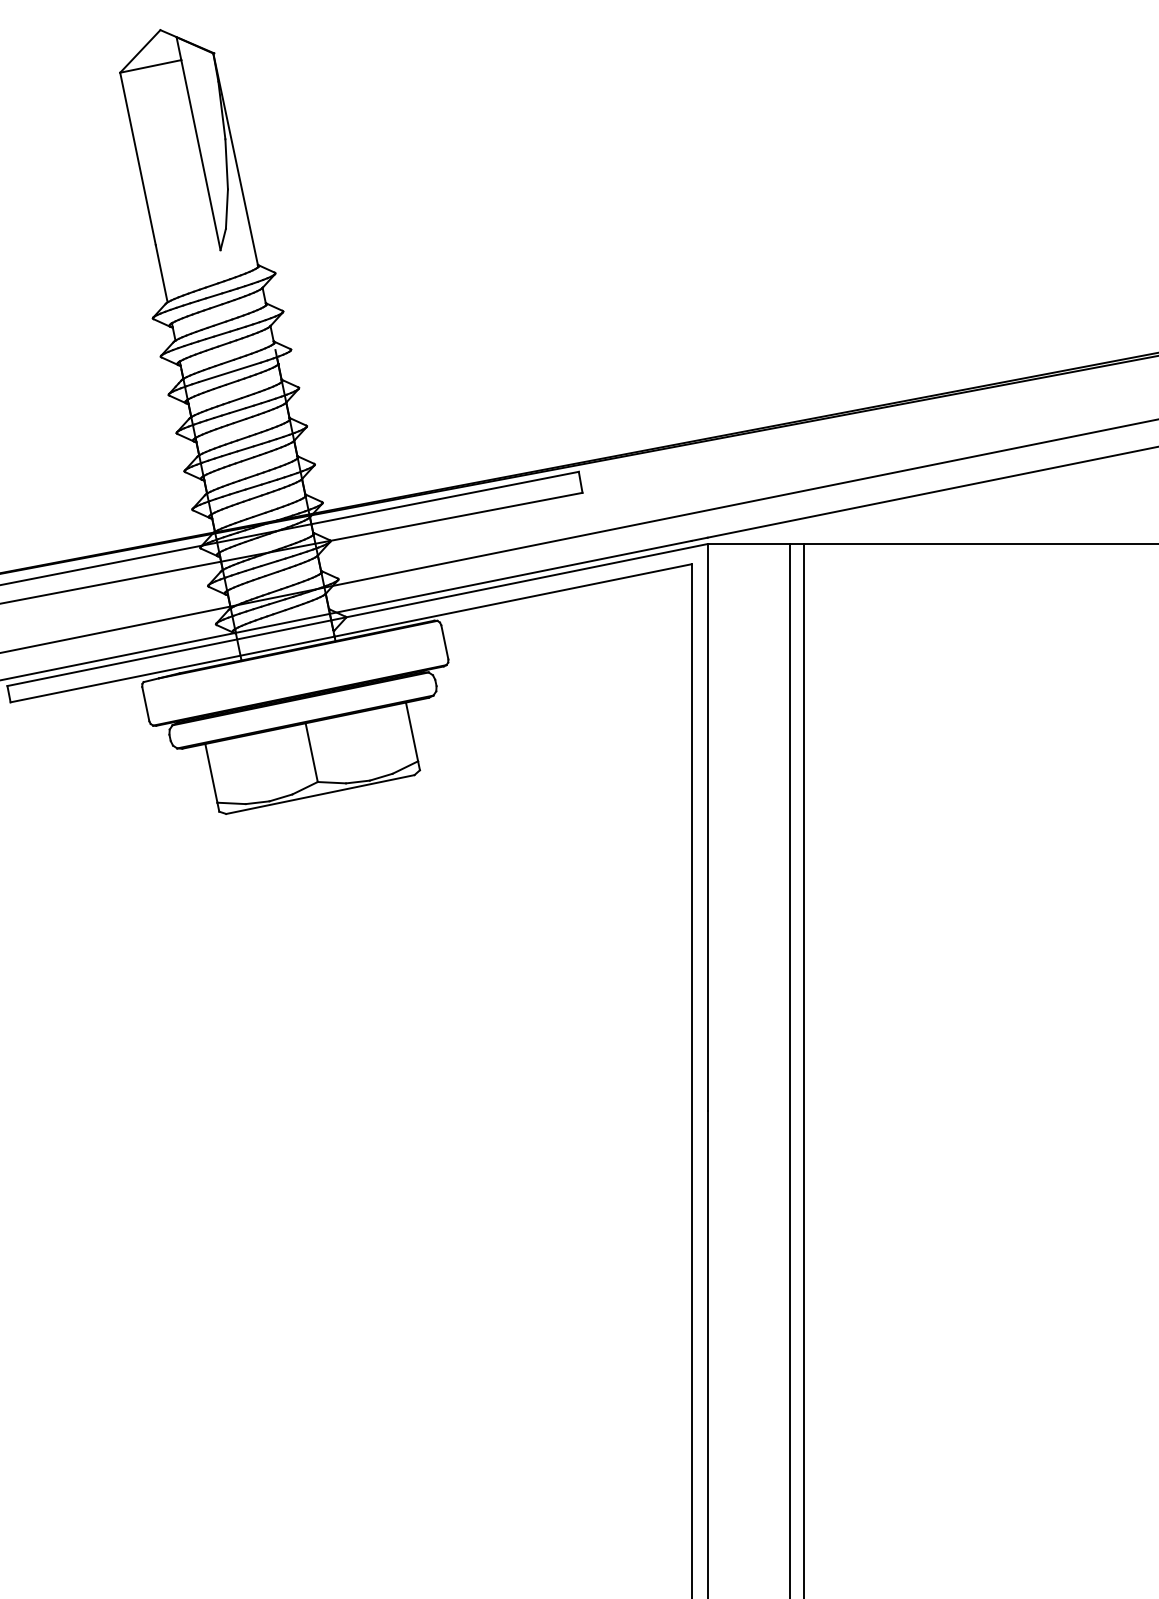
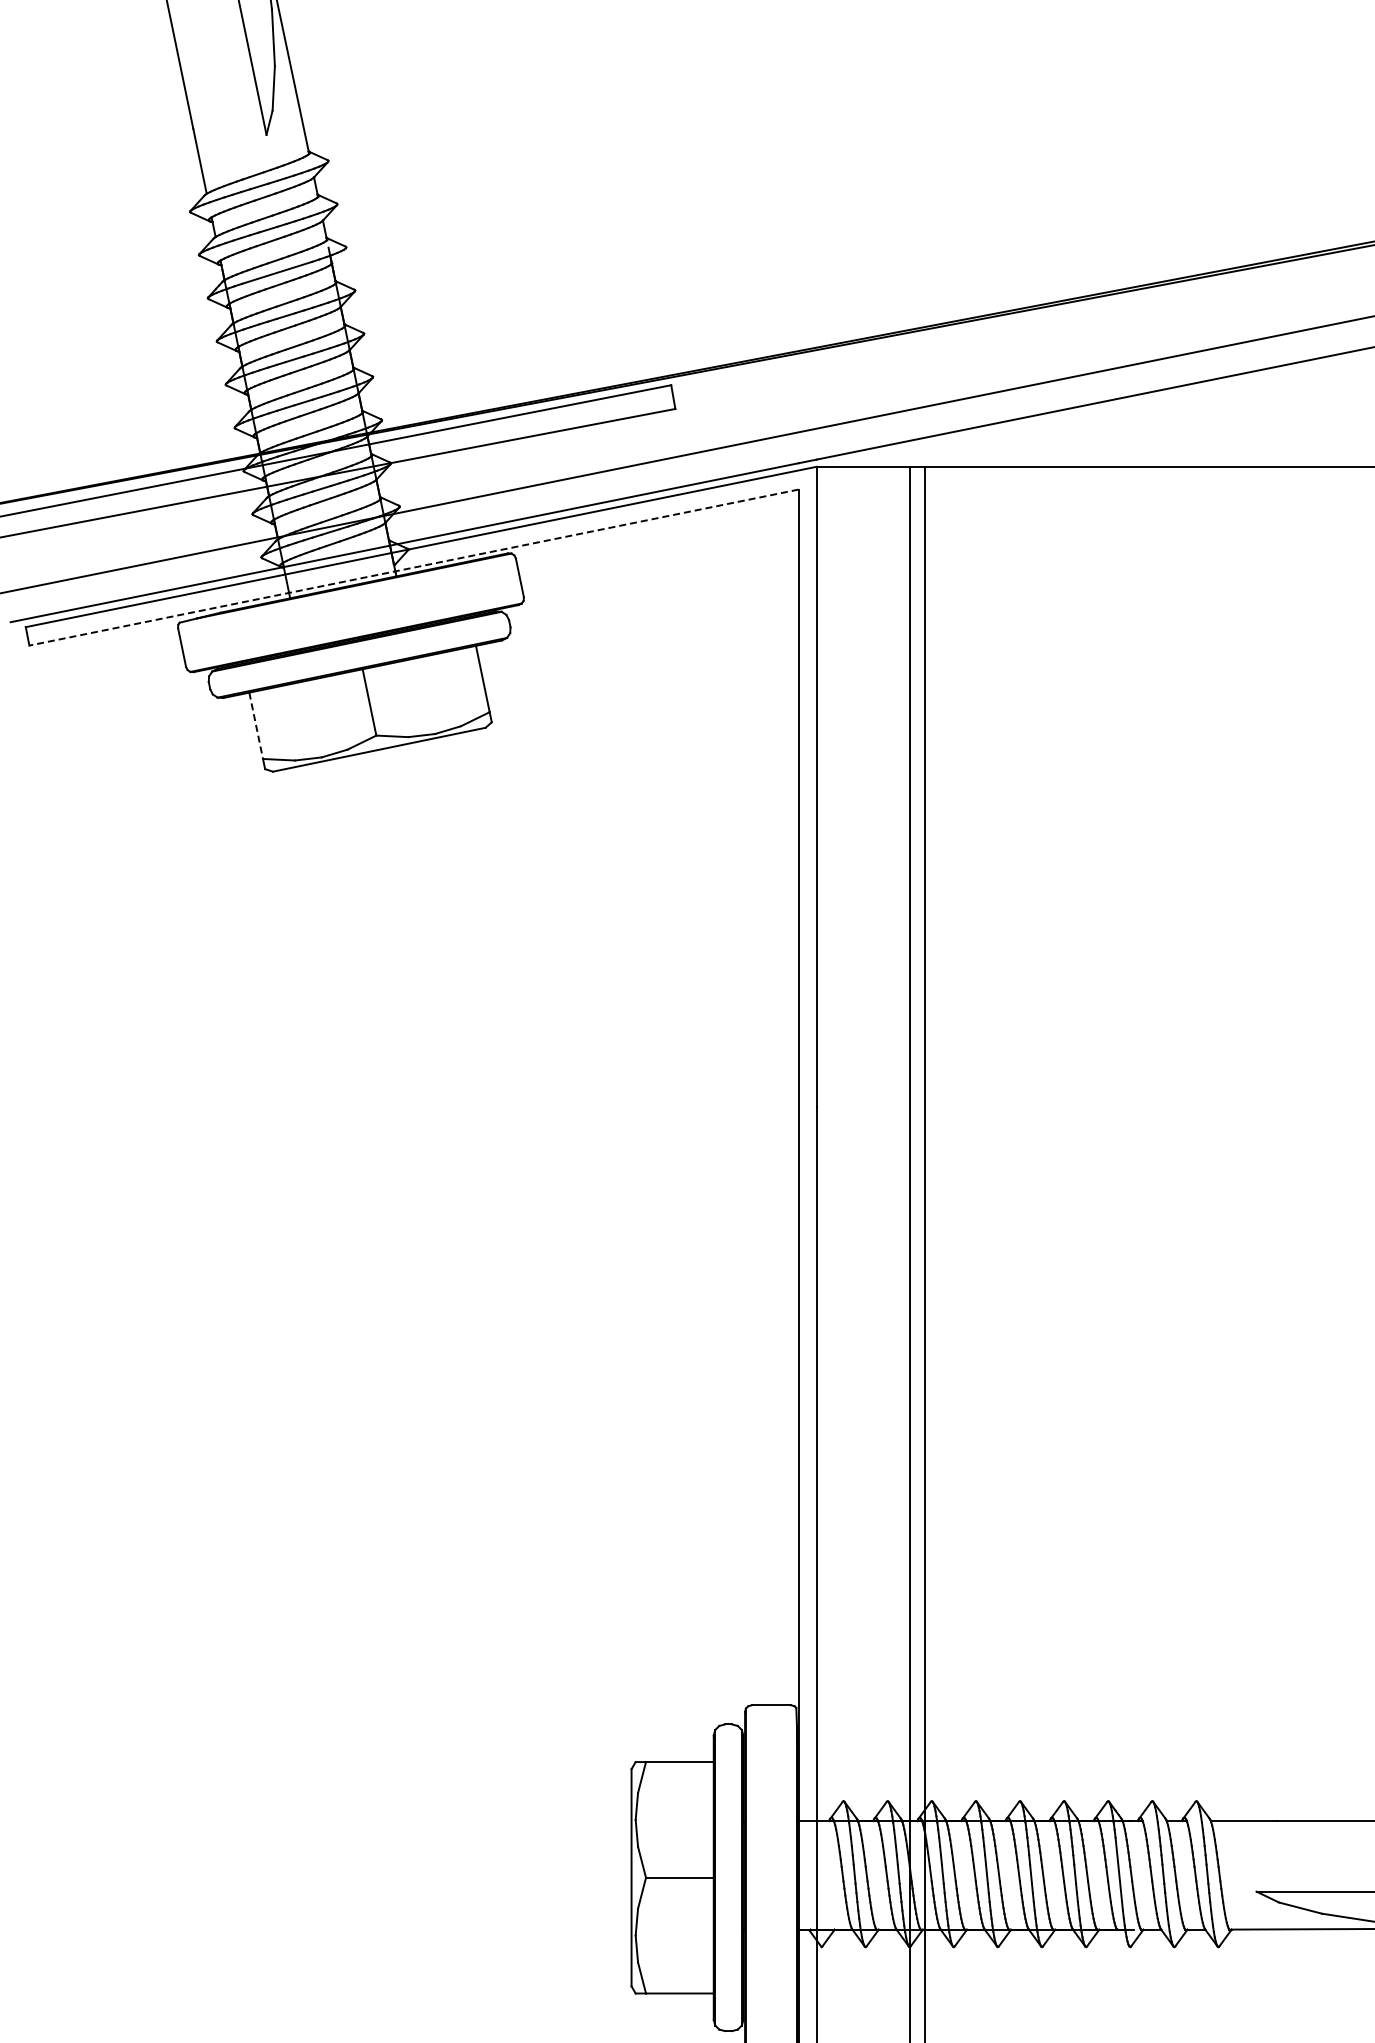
line: (350, 633) -> (413, 567), solid -> dashed
line: (211, 773) -> (256, 725), solid -> dashed

